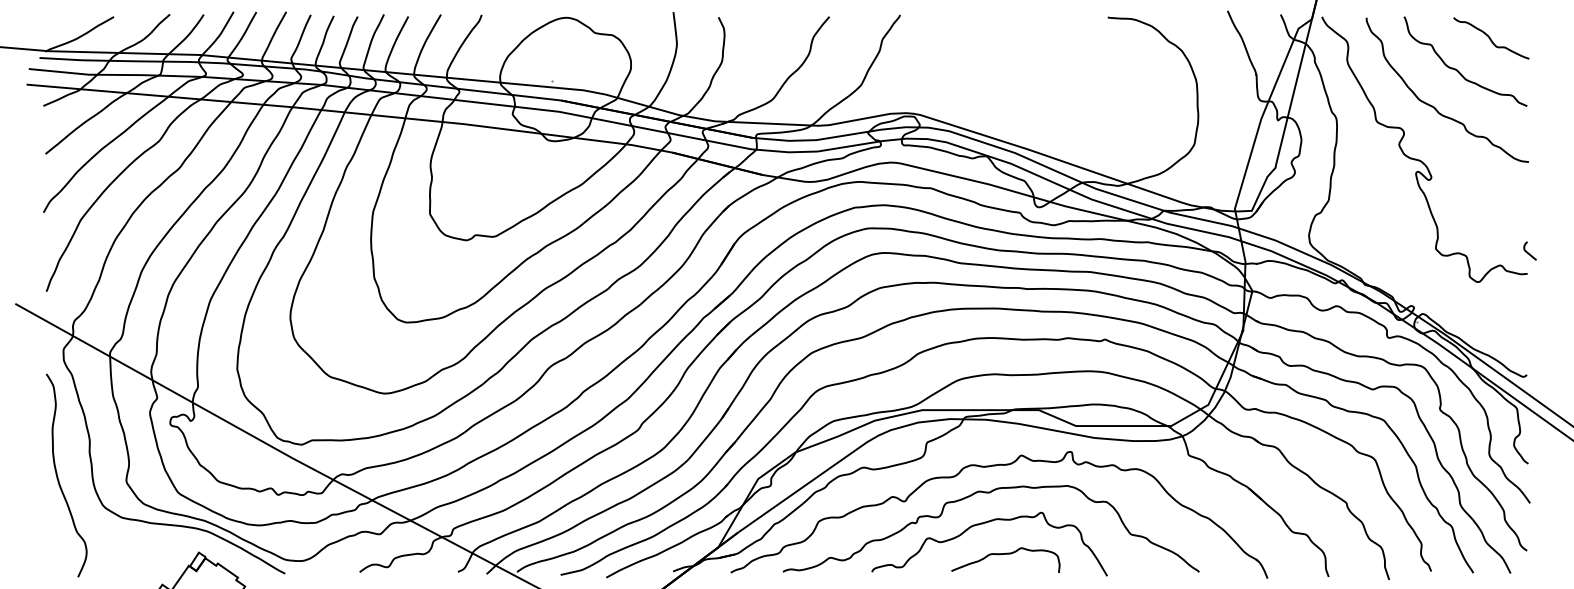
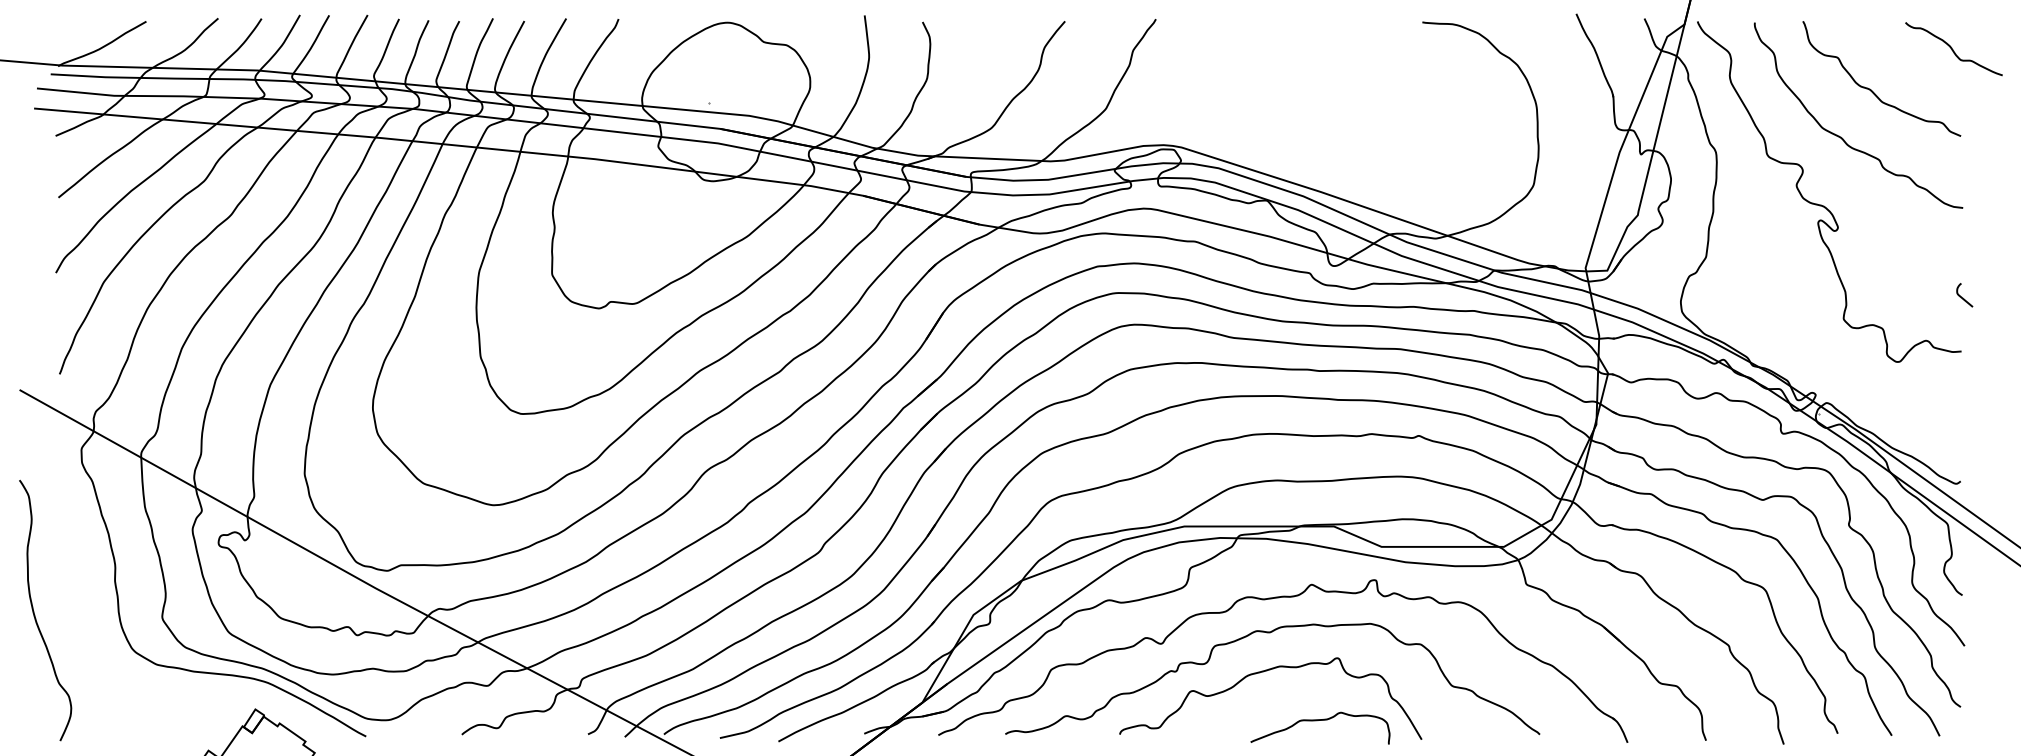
curve: (1491, 38) -> (1953, 49), moved
curve: (1529, 252) -> (1963, 297), moved
curve: (58, 476) -> (34, 611), moved
curve: (1003, 555) -> (1317, 721), moved

